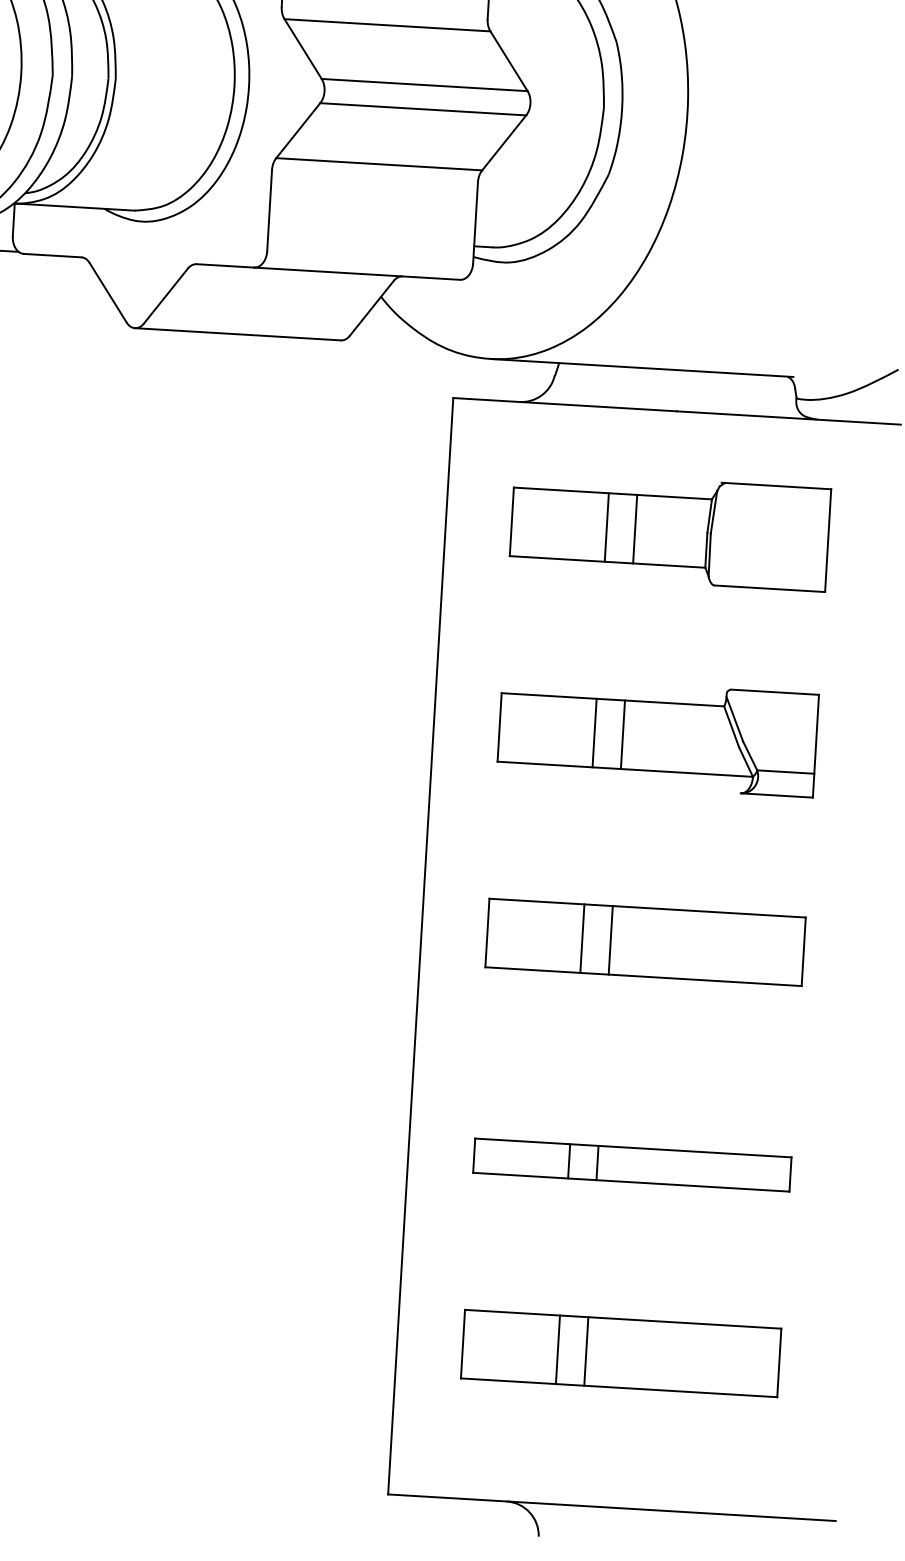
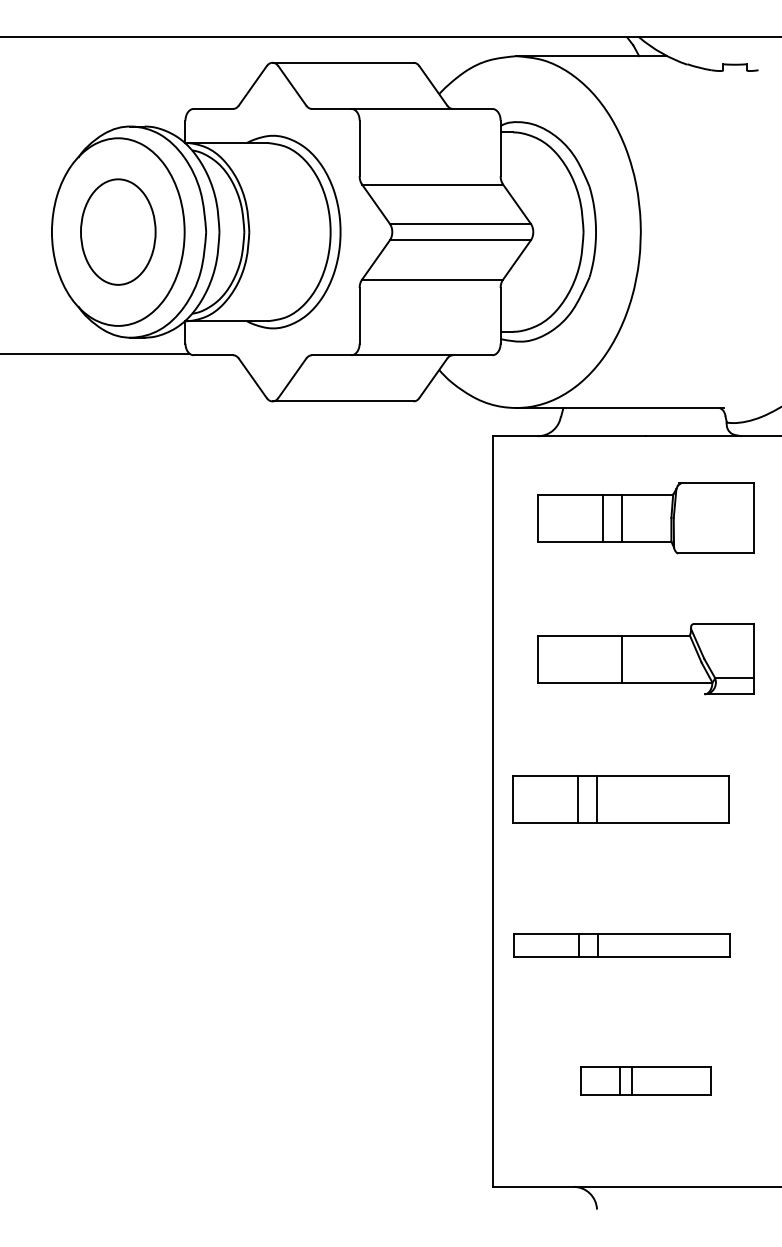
line: (594, 732) -> (602, 658), removed
part: (645, 941) -> (620, 799), moved
part: (631, 1165) -> (621, 945), moved
part: (620, 1353) -> (645, 1081), size x0.6

